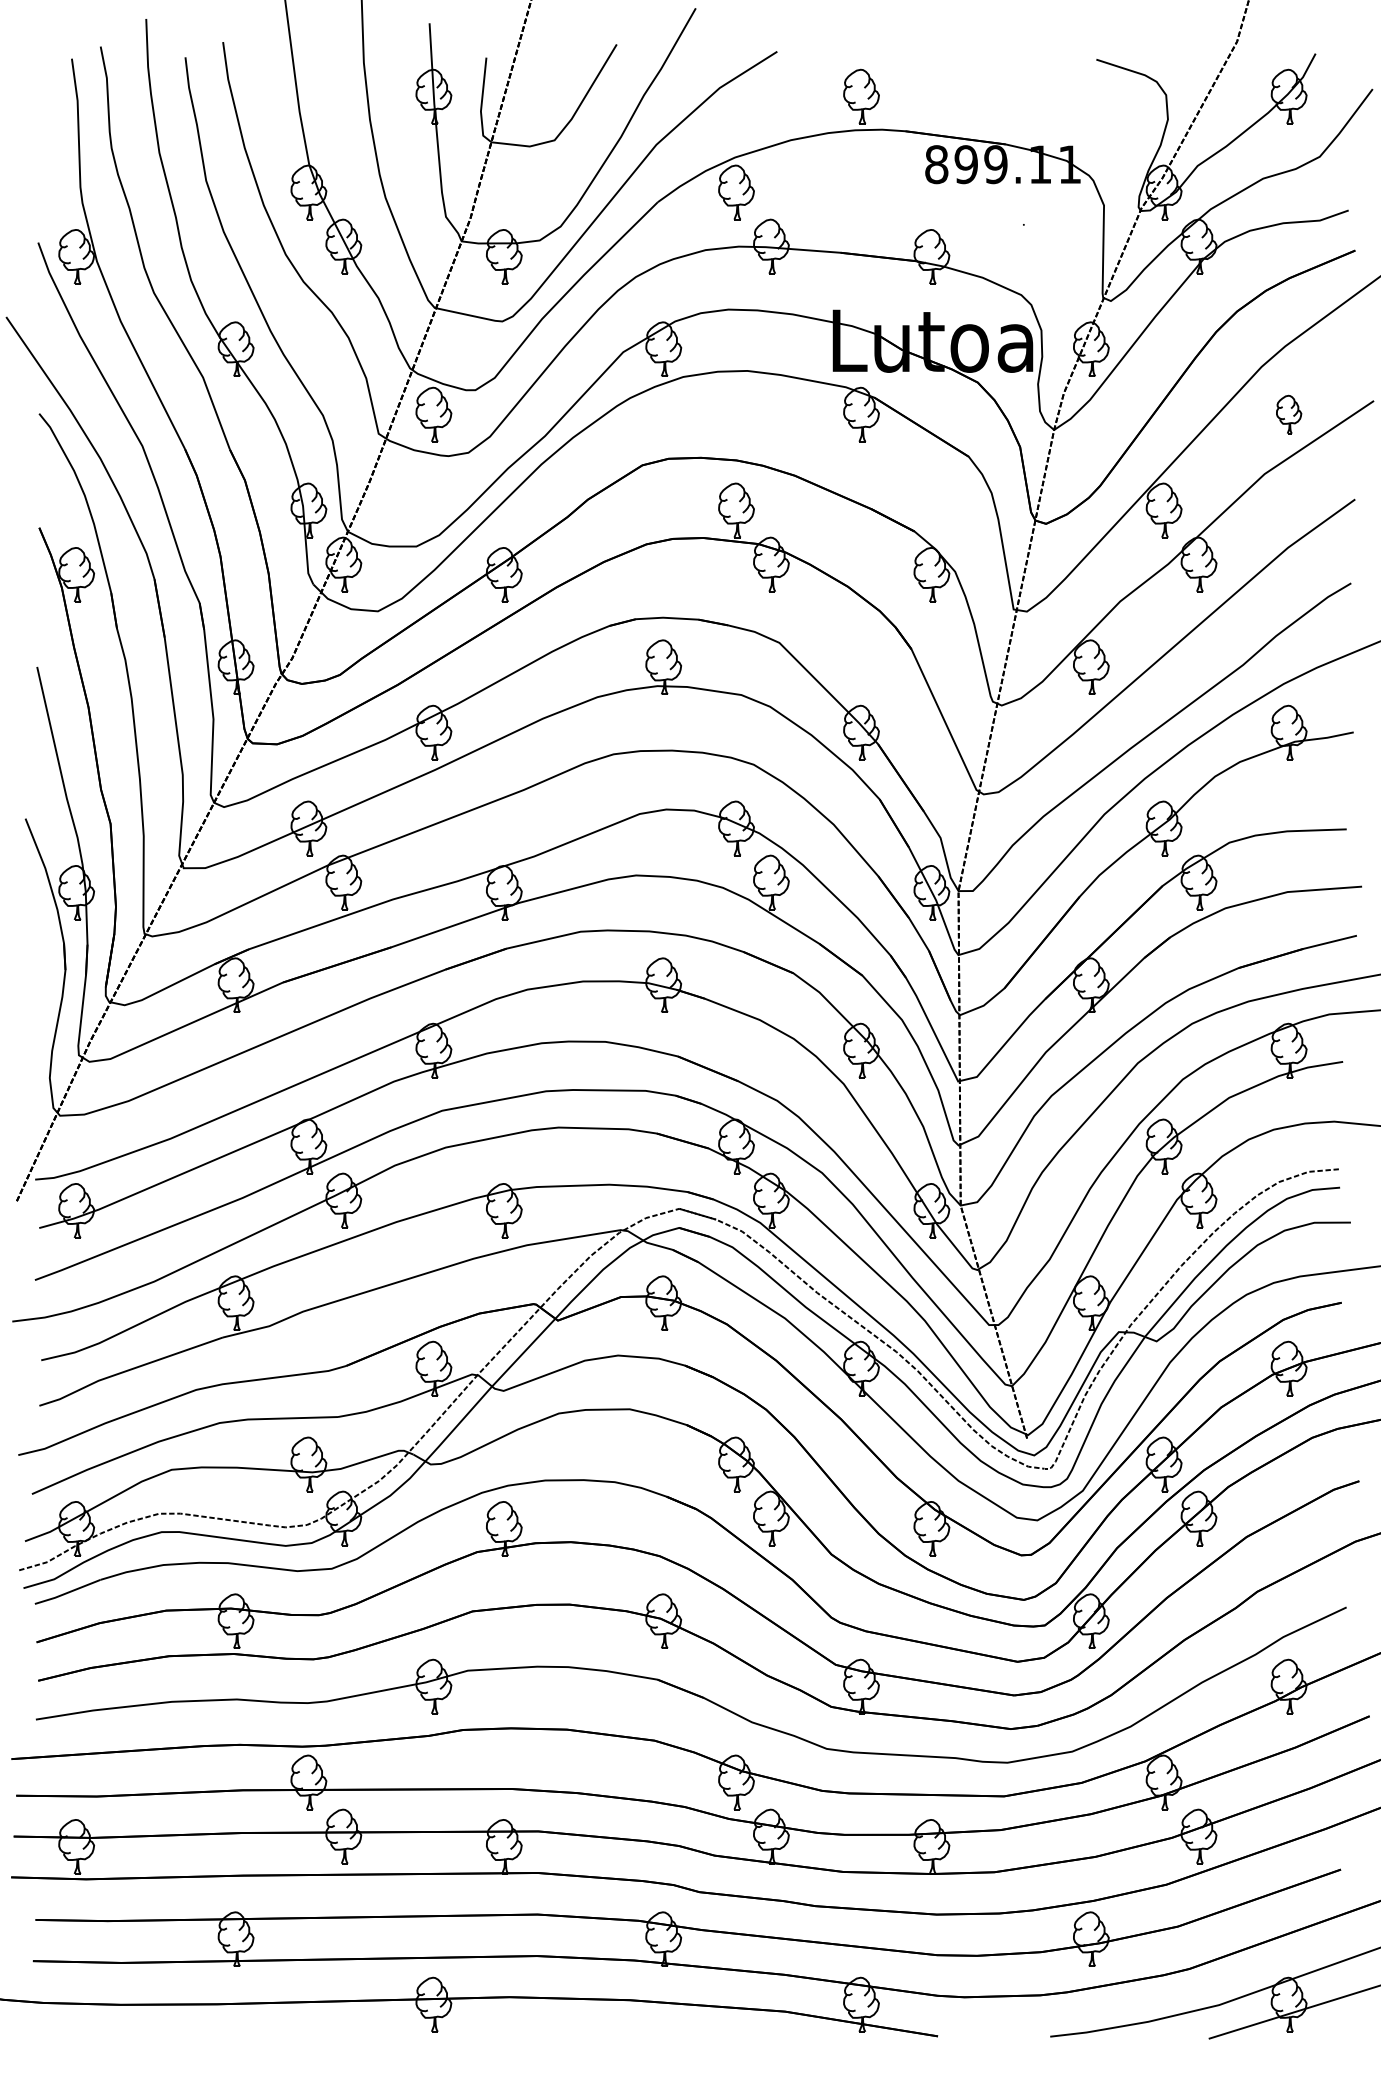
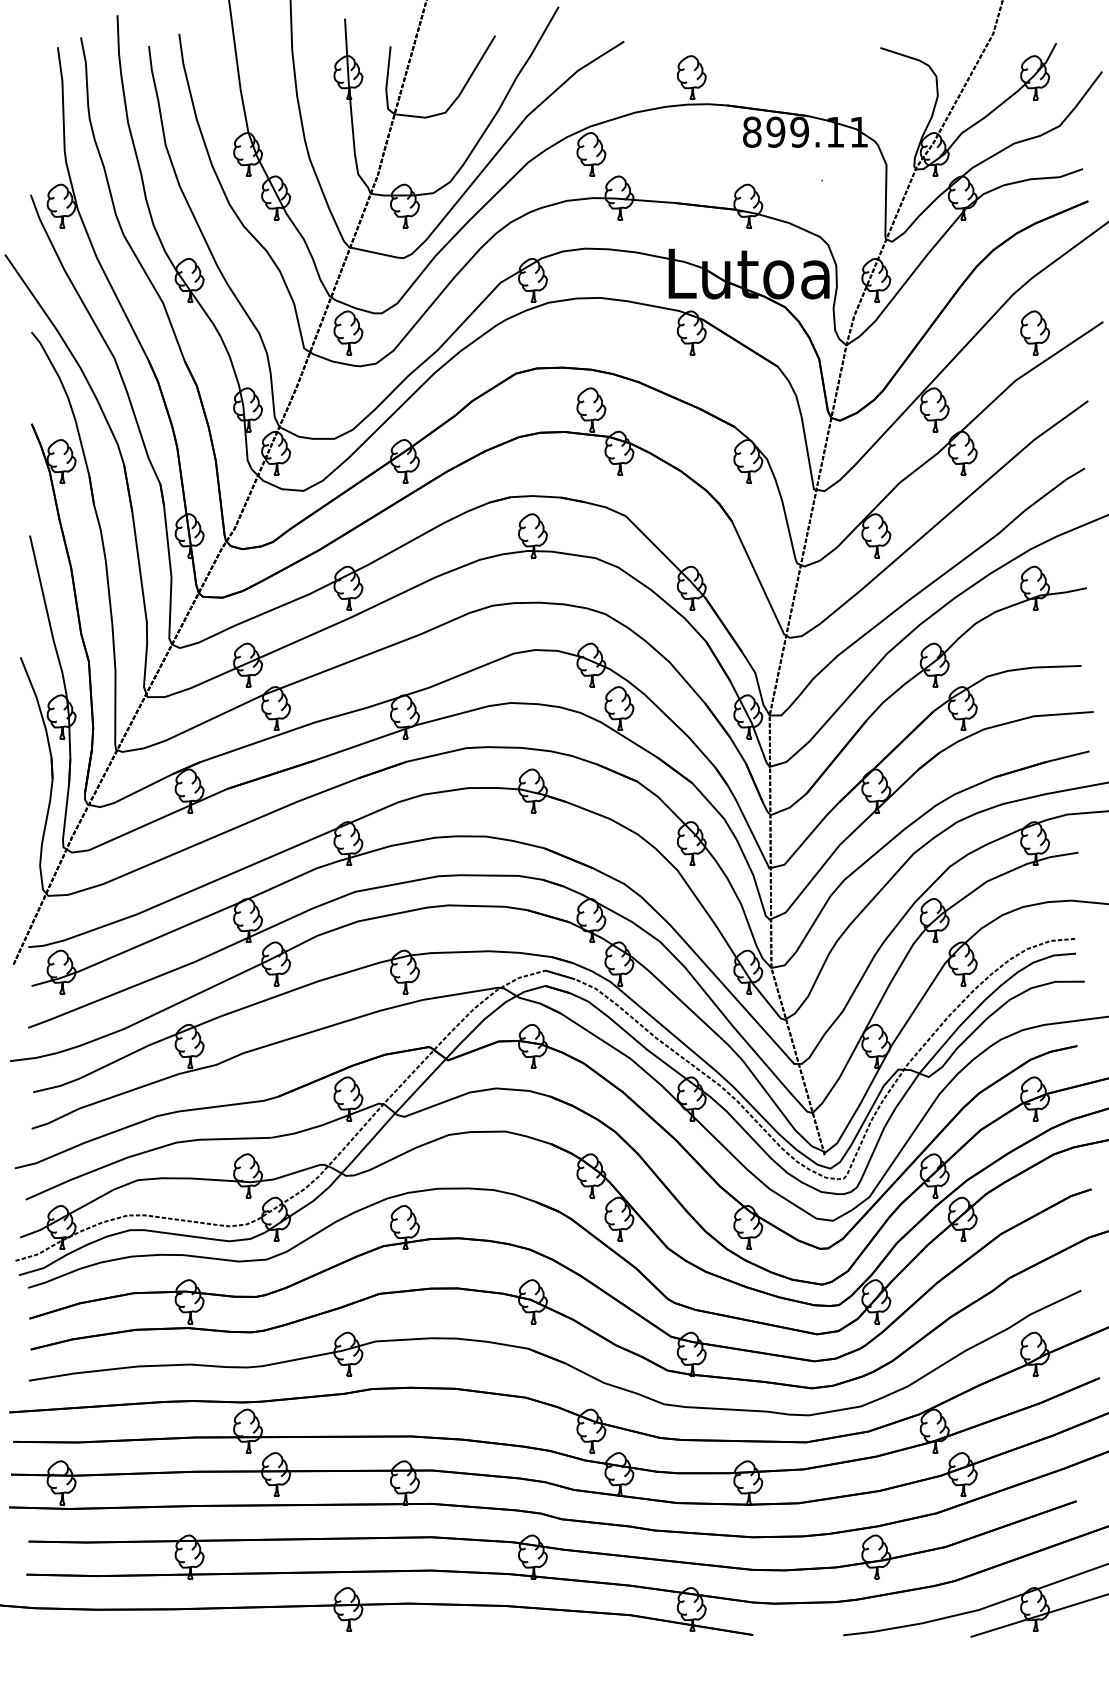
part: (1288, 414) -> (1034, 332), size x1.43

